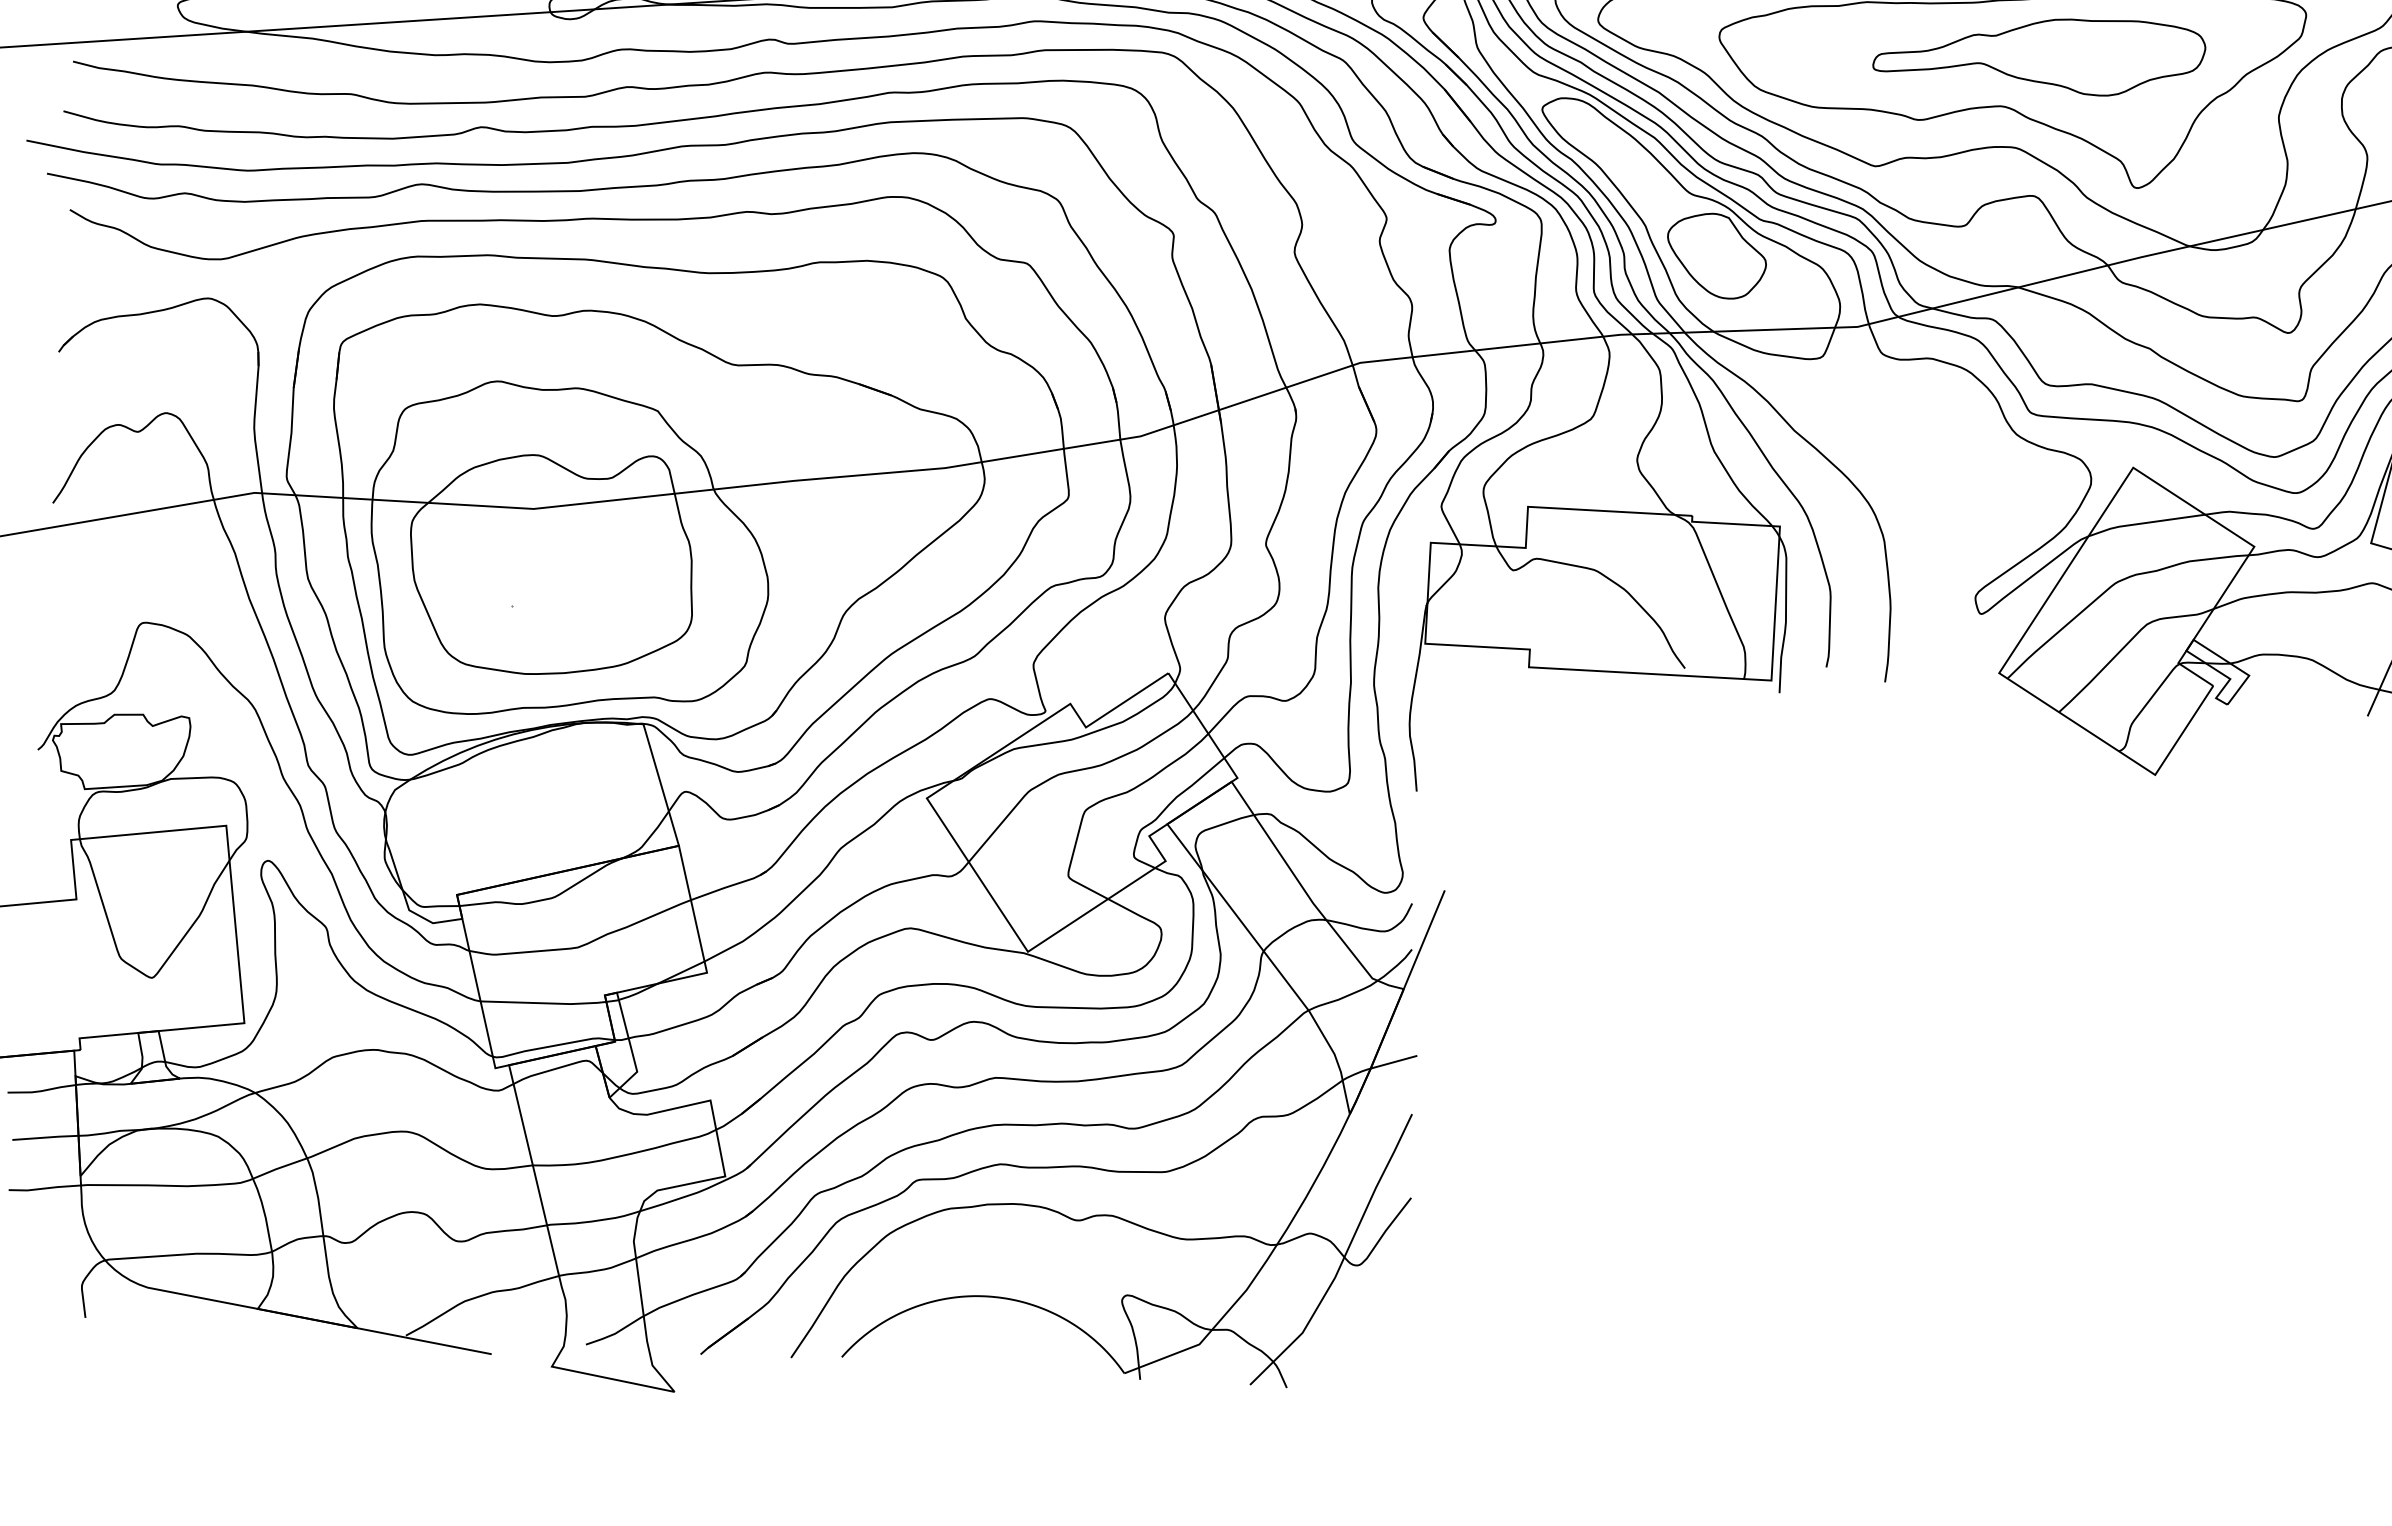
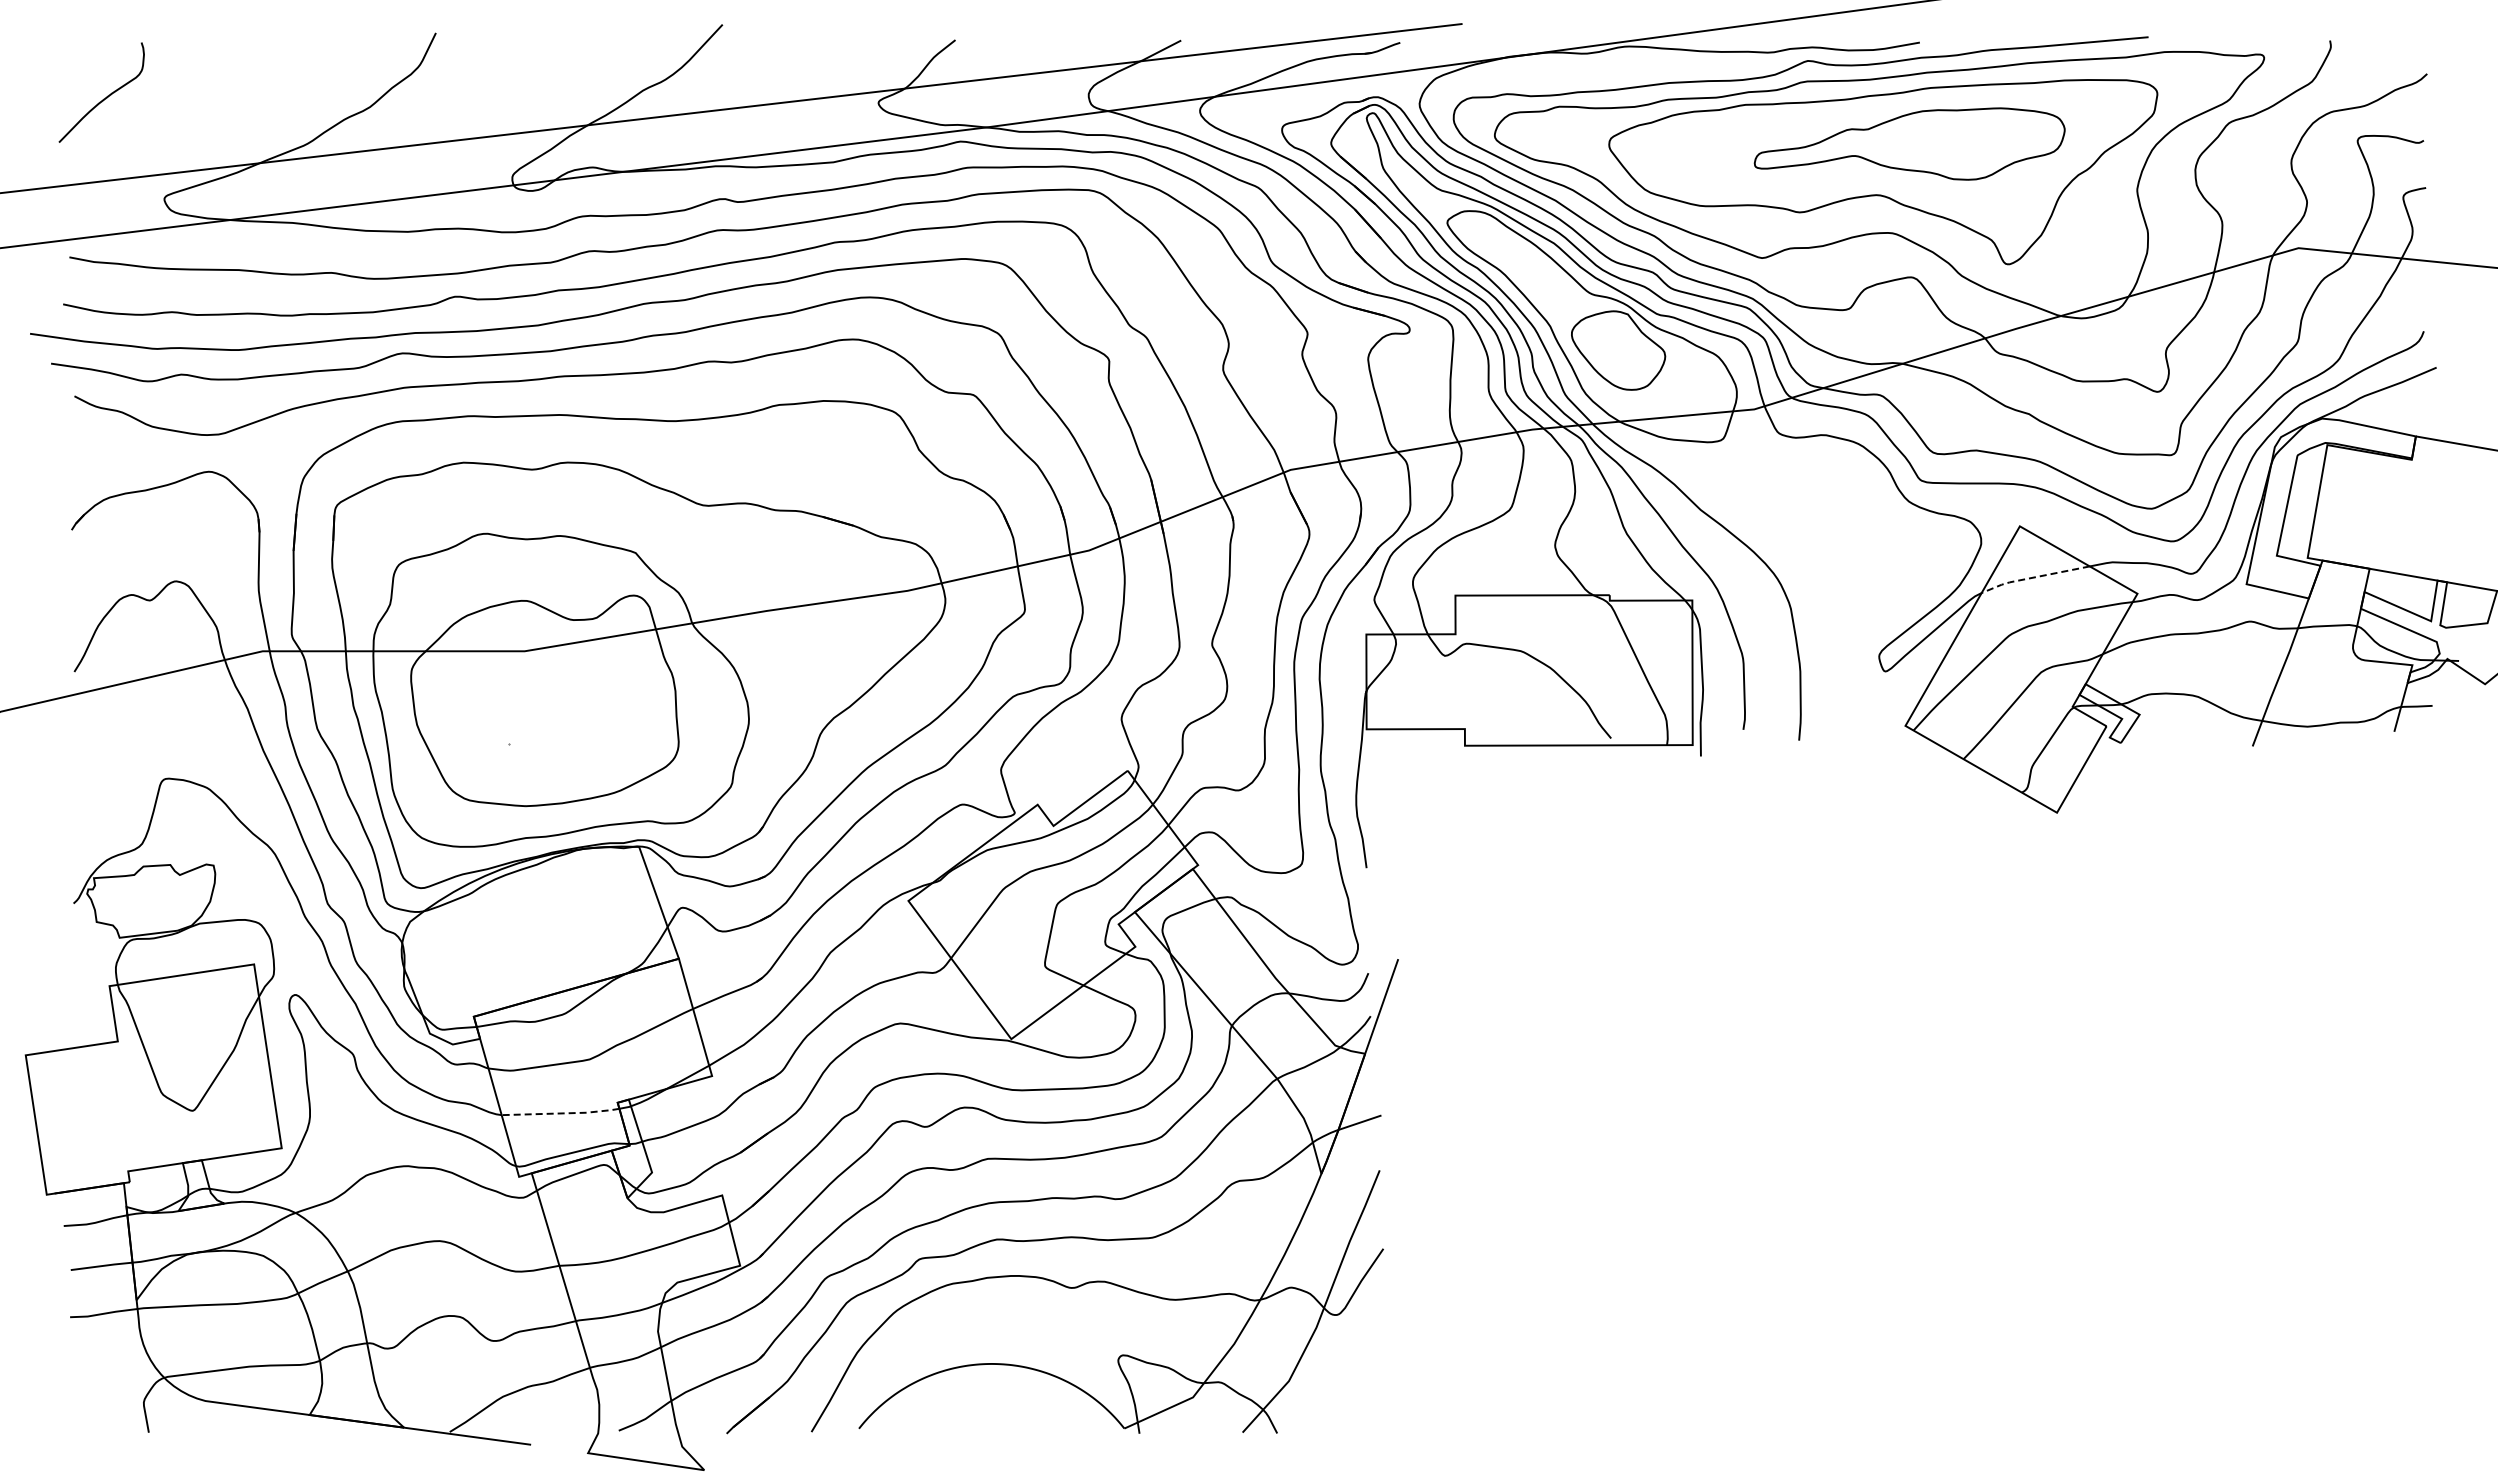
line: (2144, 523) -> (2033, 577), solid -> dashed
line: (545, 1003) -> (562, 1113), solid -> dashed

